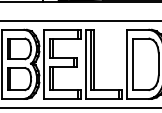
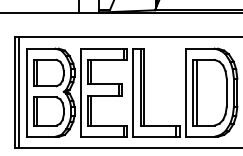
line: (135, 64) -> (196, 92), added

